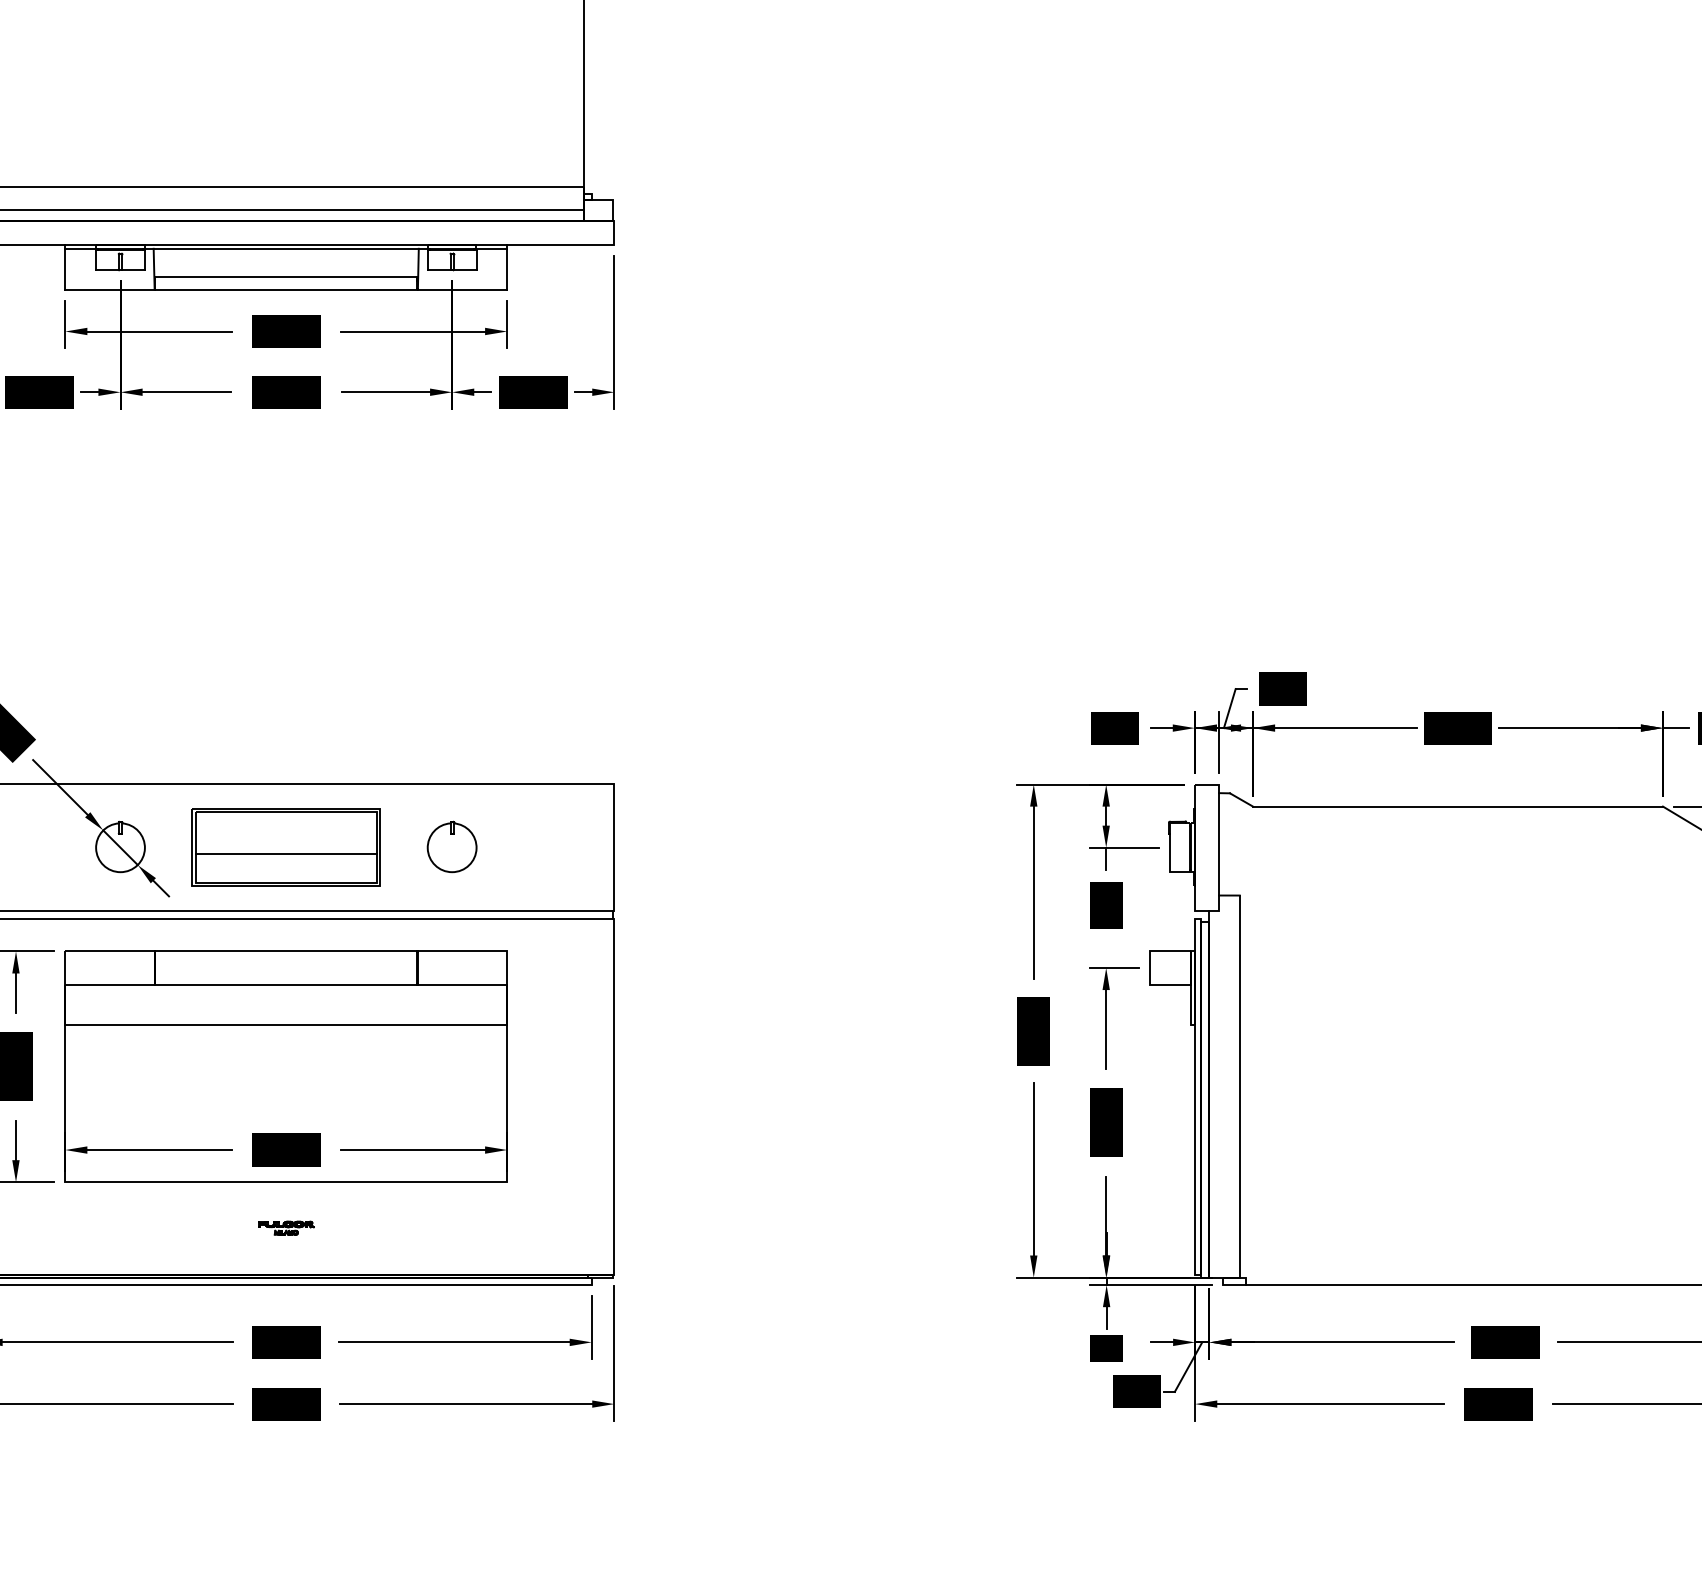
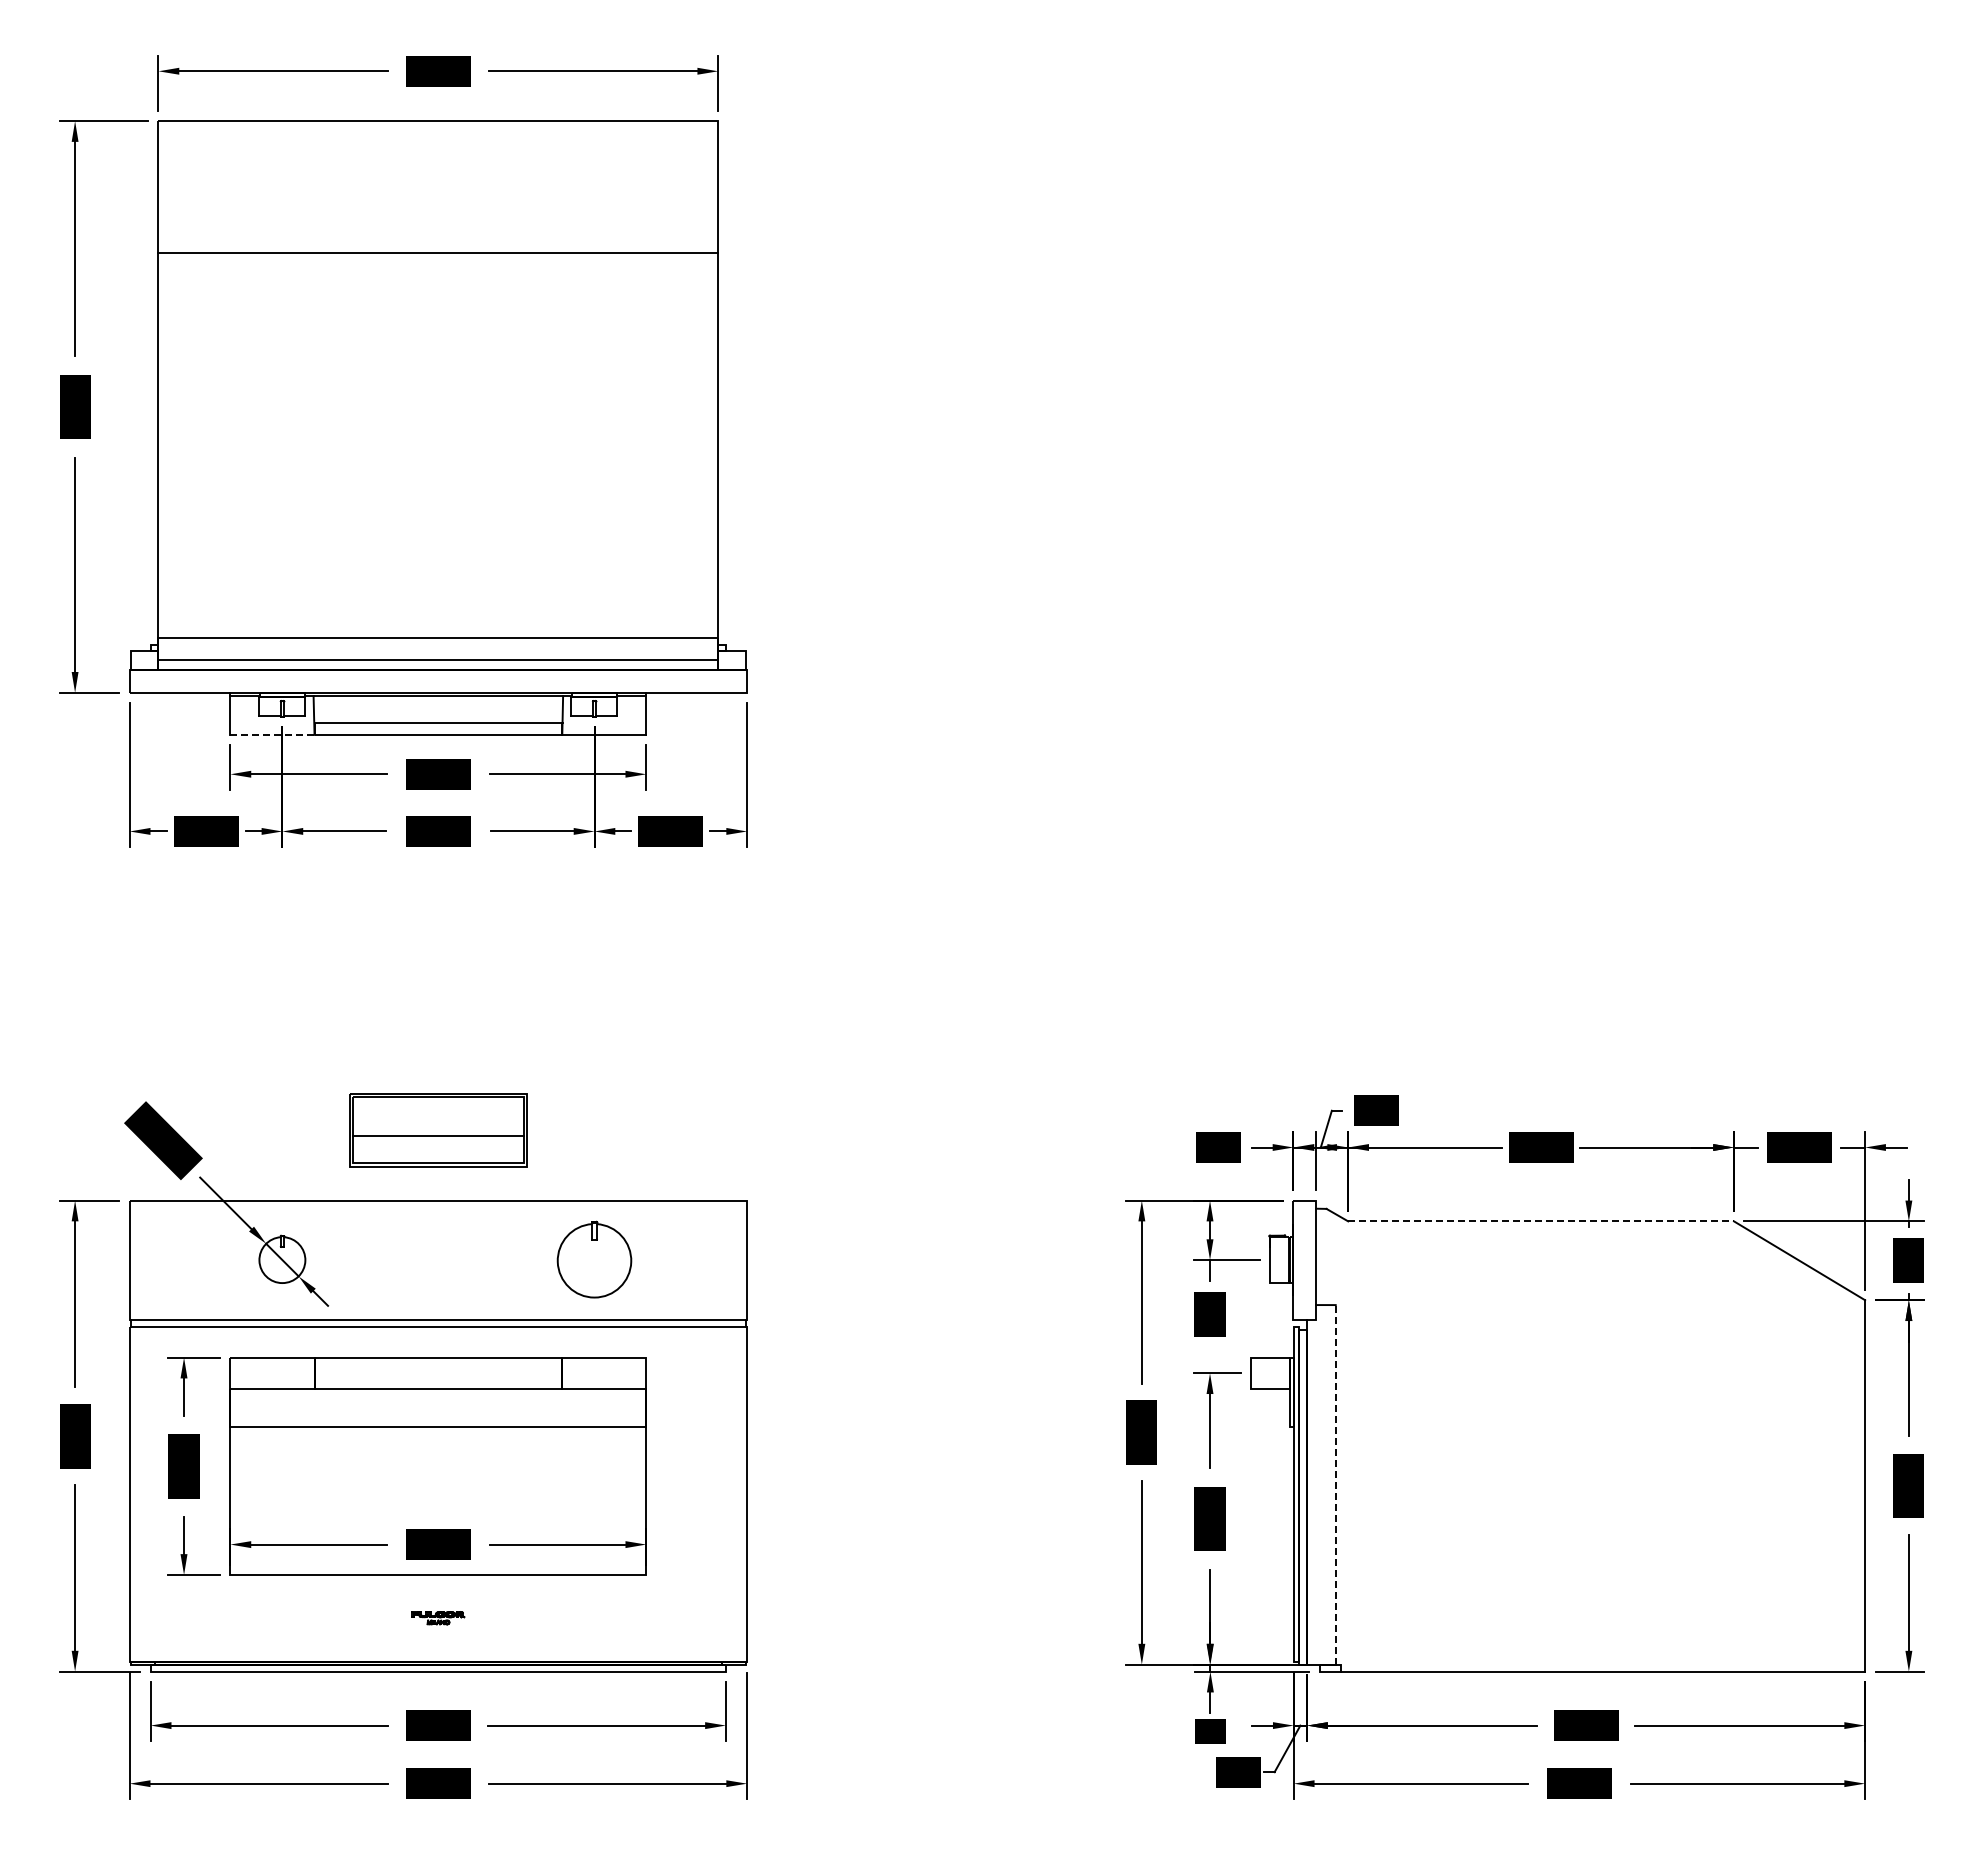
line: (109, 289) -> (272, 734), solid -> dashed
line: (1458, 806) -> (1541, 1221), solid -> dashed
part: (452, 846) -> (594, 1258), size x1.6
part: (286, 848) -> (438, 1130), moved
line: (1239, 1086) -> (1335, 1484), solid -> dashed

